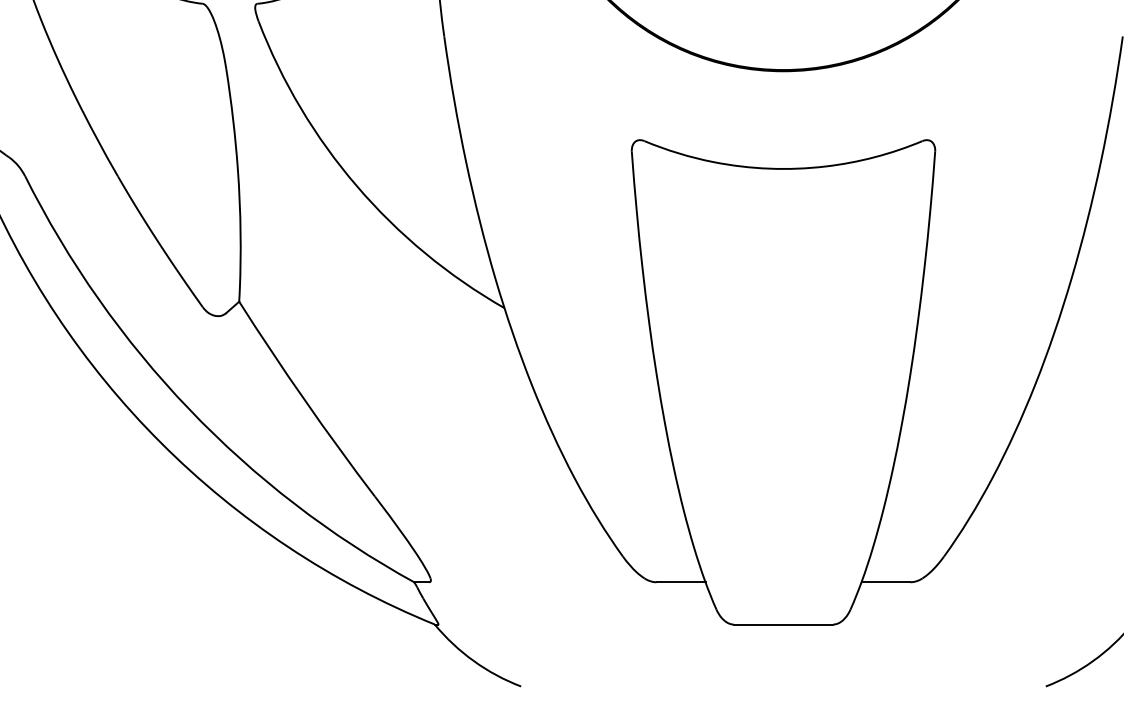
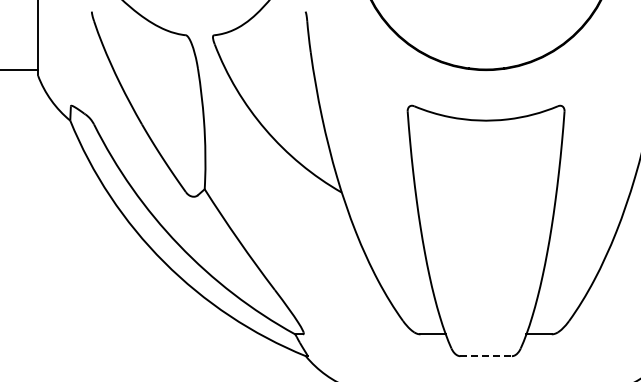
line: (784, 625) -> (486, 356), solid -> dashed

